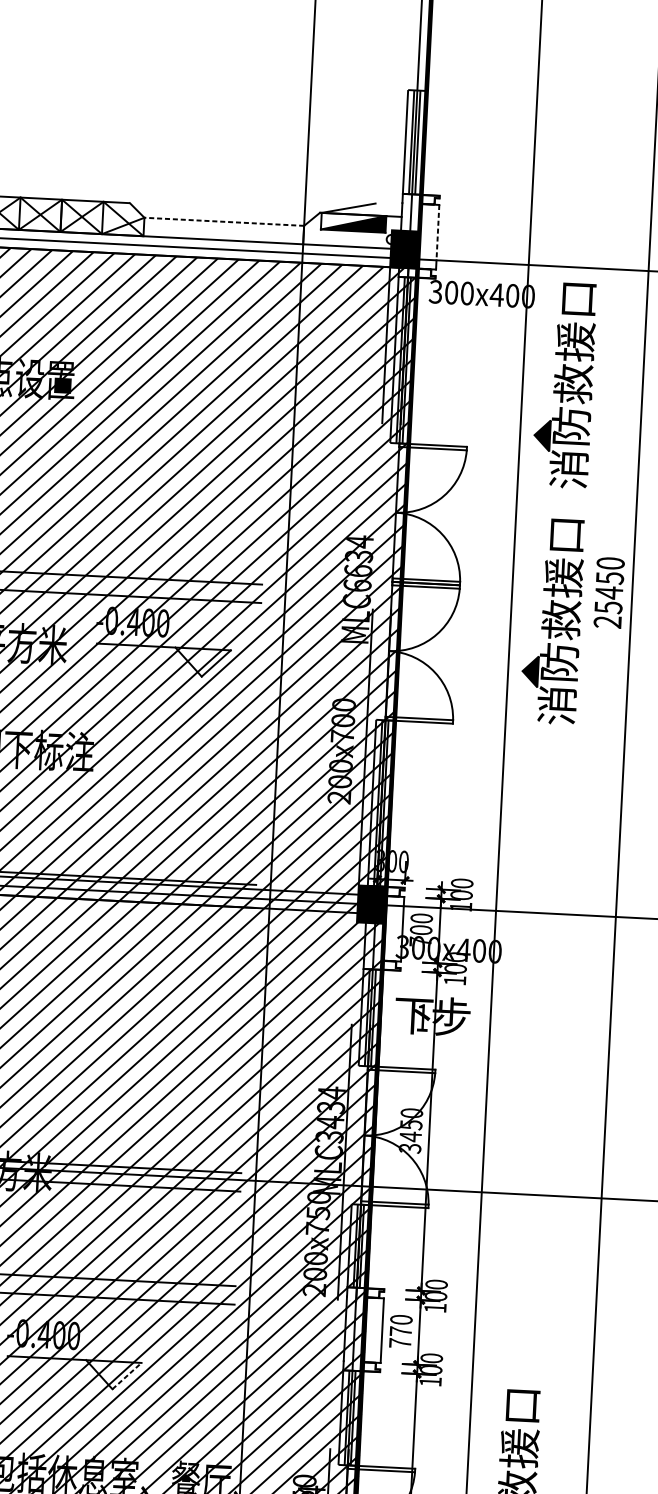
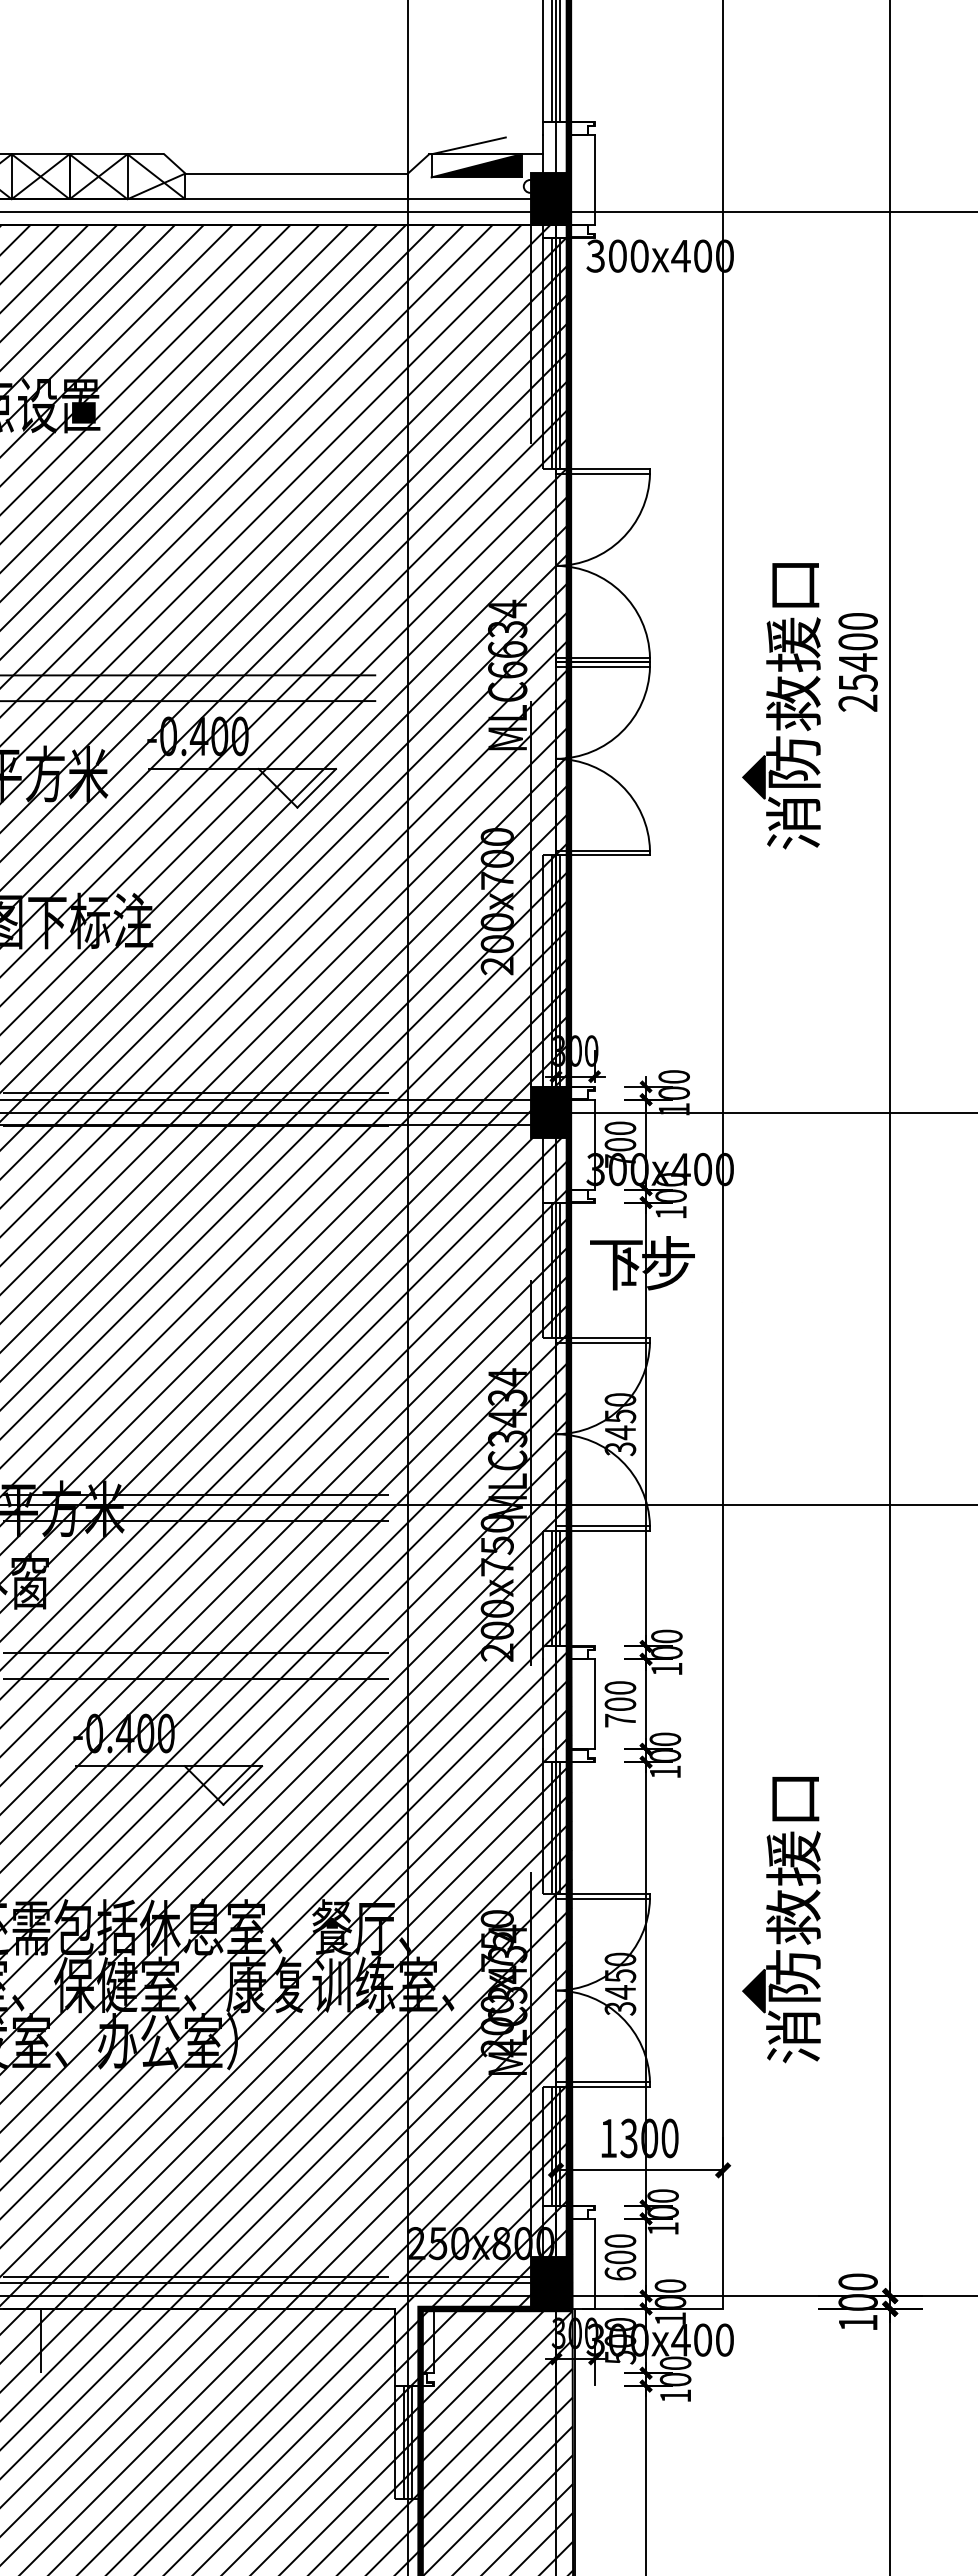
line: (224, 221) -> (296, 173), dashed -> solid
line: (437, 232) -> (594, 173), dashed -> solid
part: (564, 385) -> (781, 377), removed
text: (609, 577) -> (857, 641), 25450 -> 25400
text: (400, 1330) -> (620, 1703), 770 -> 700
line: (127, 1376) -> (243, 1785), dashed -> solid

